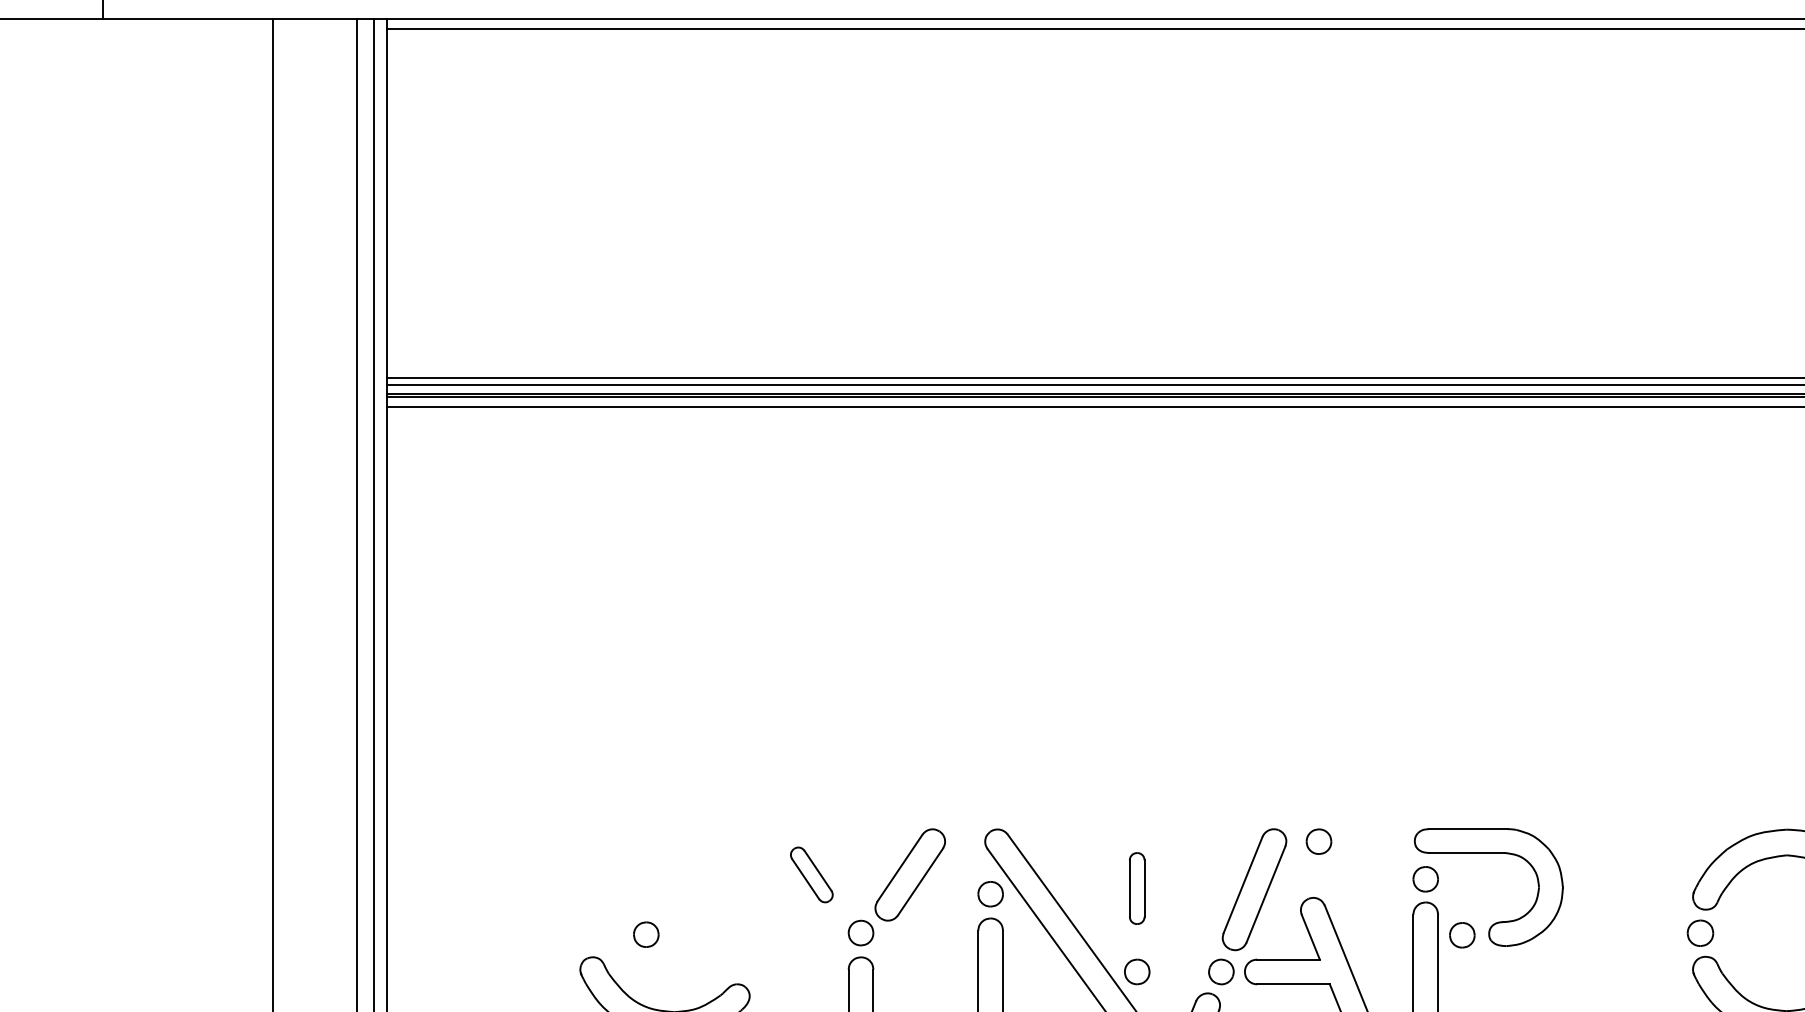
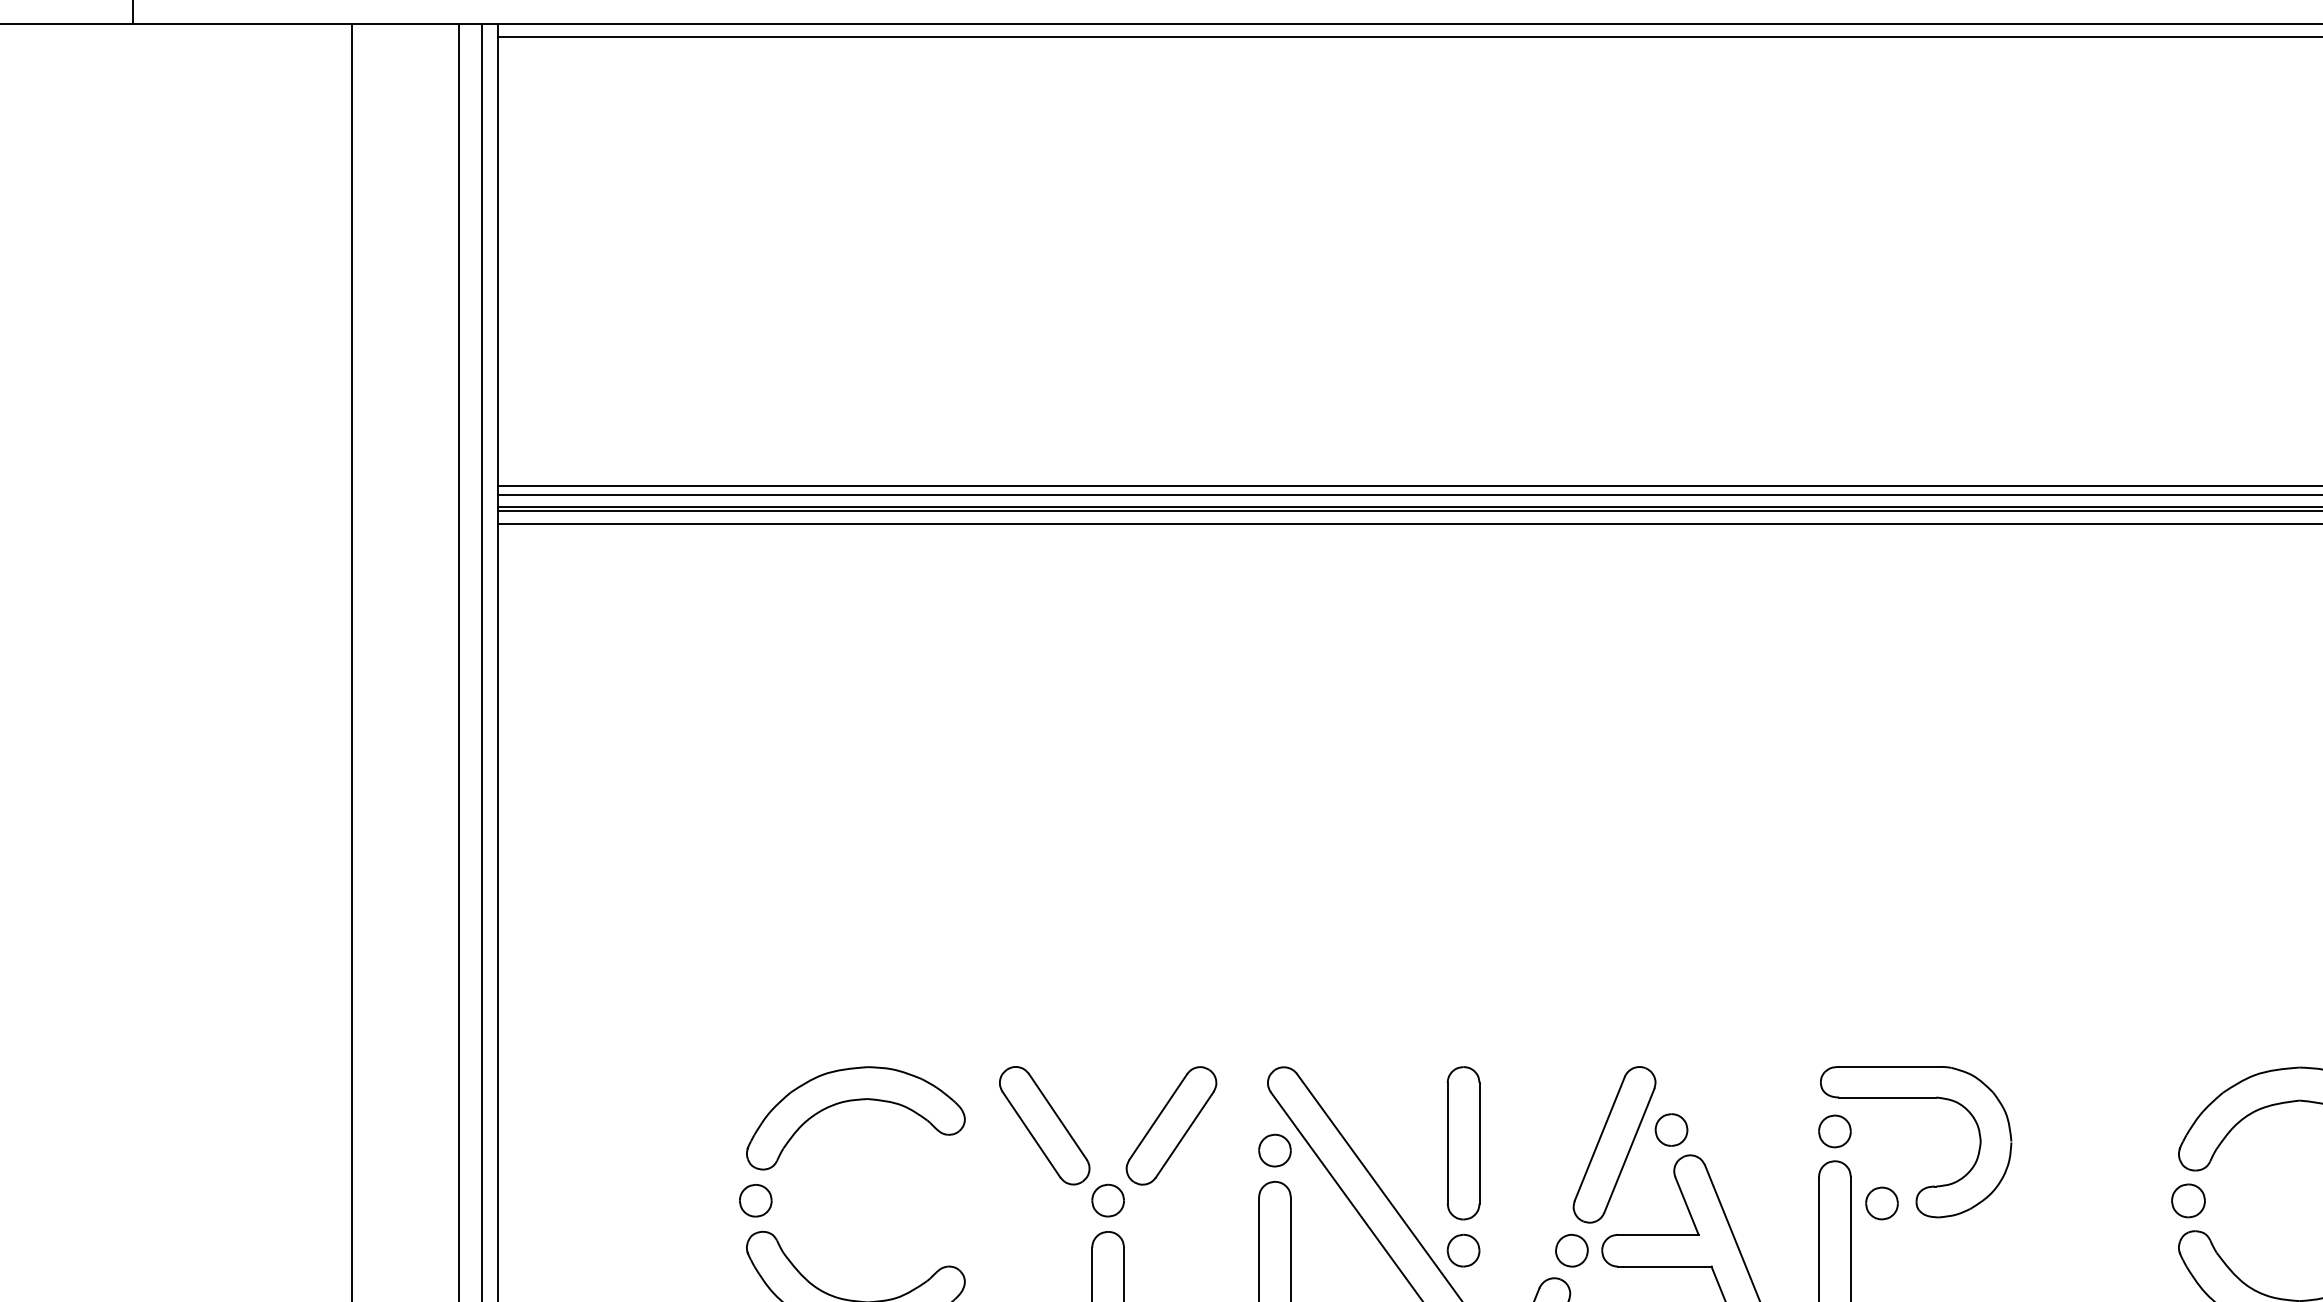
part: (1318, 841) -> (1671, 1129), moved
part: (663, 856) -> (853, 1101), added
part: (811, 874) -> (1044, 1125), size x1.67
part: (1137, 888) -> (1463, 1143), size x1.67
part: (646, 934) -> (755, 1200), moved

